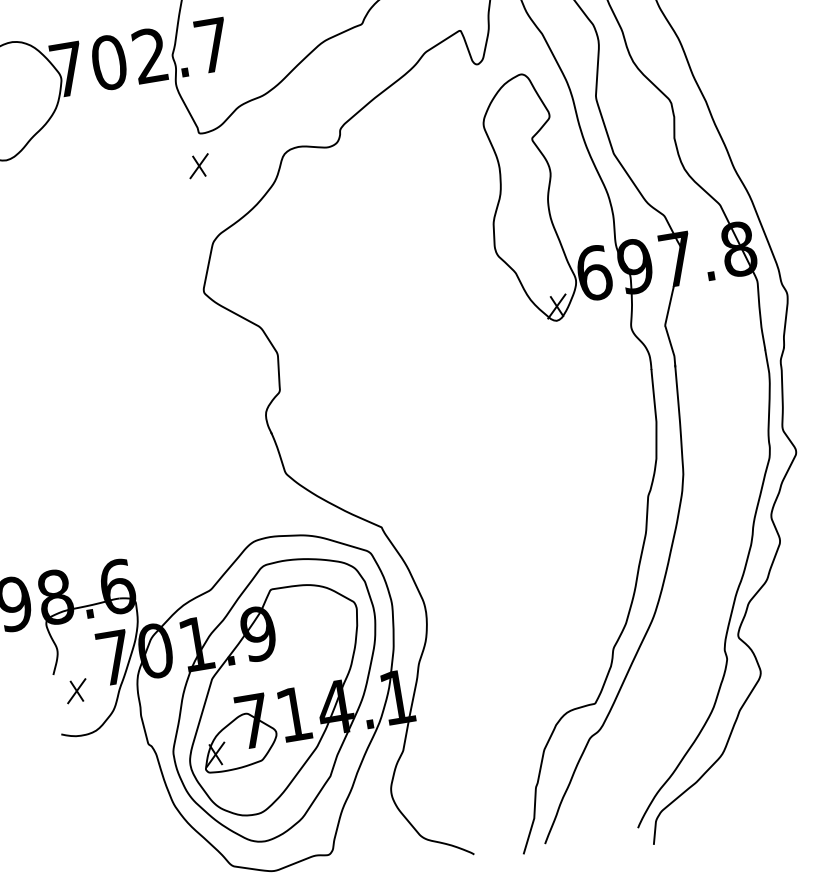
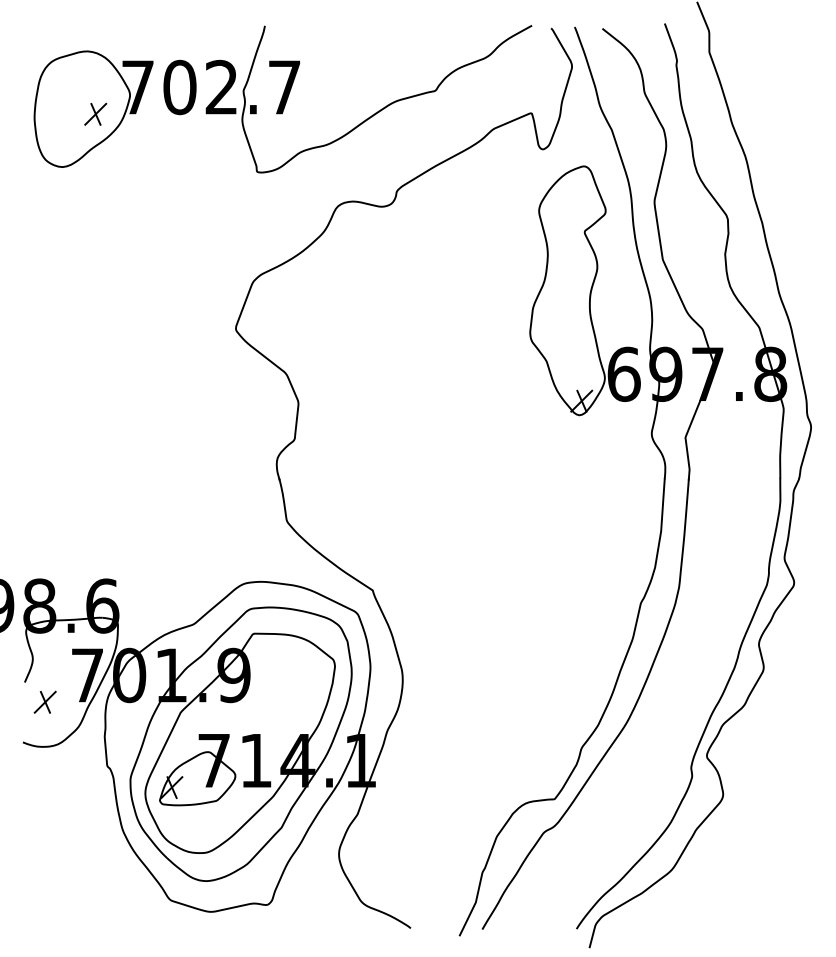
part: (198, 165) -> (95, 113), moved

